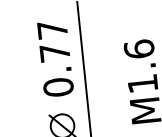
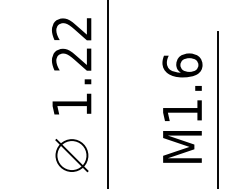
text: (55, 58) -> (71, 66), 0.77 -> 1.22

